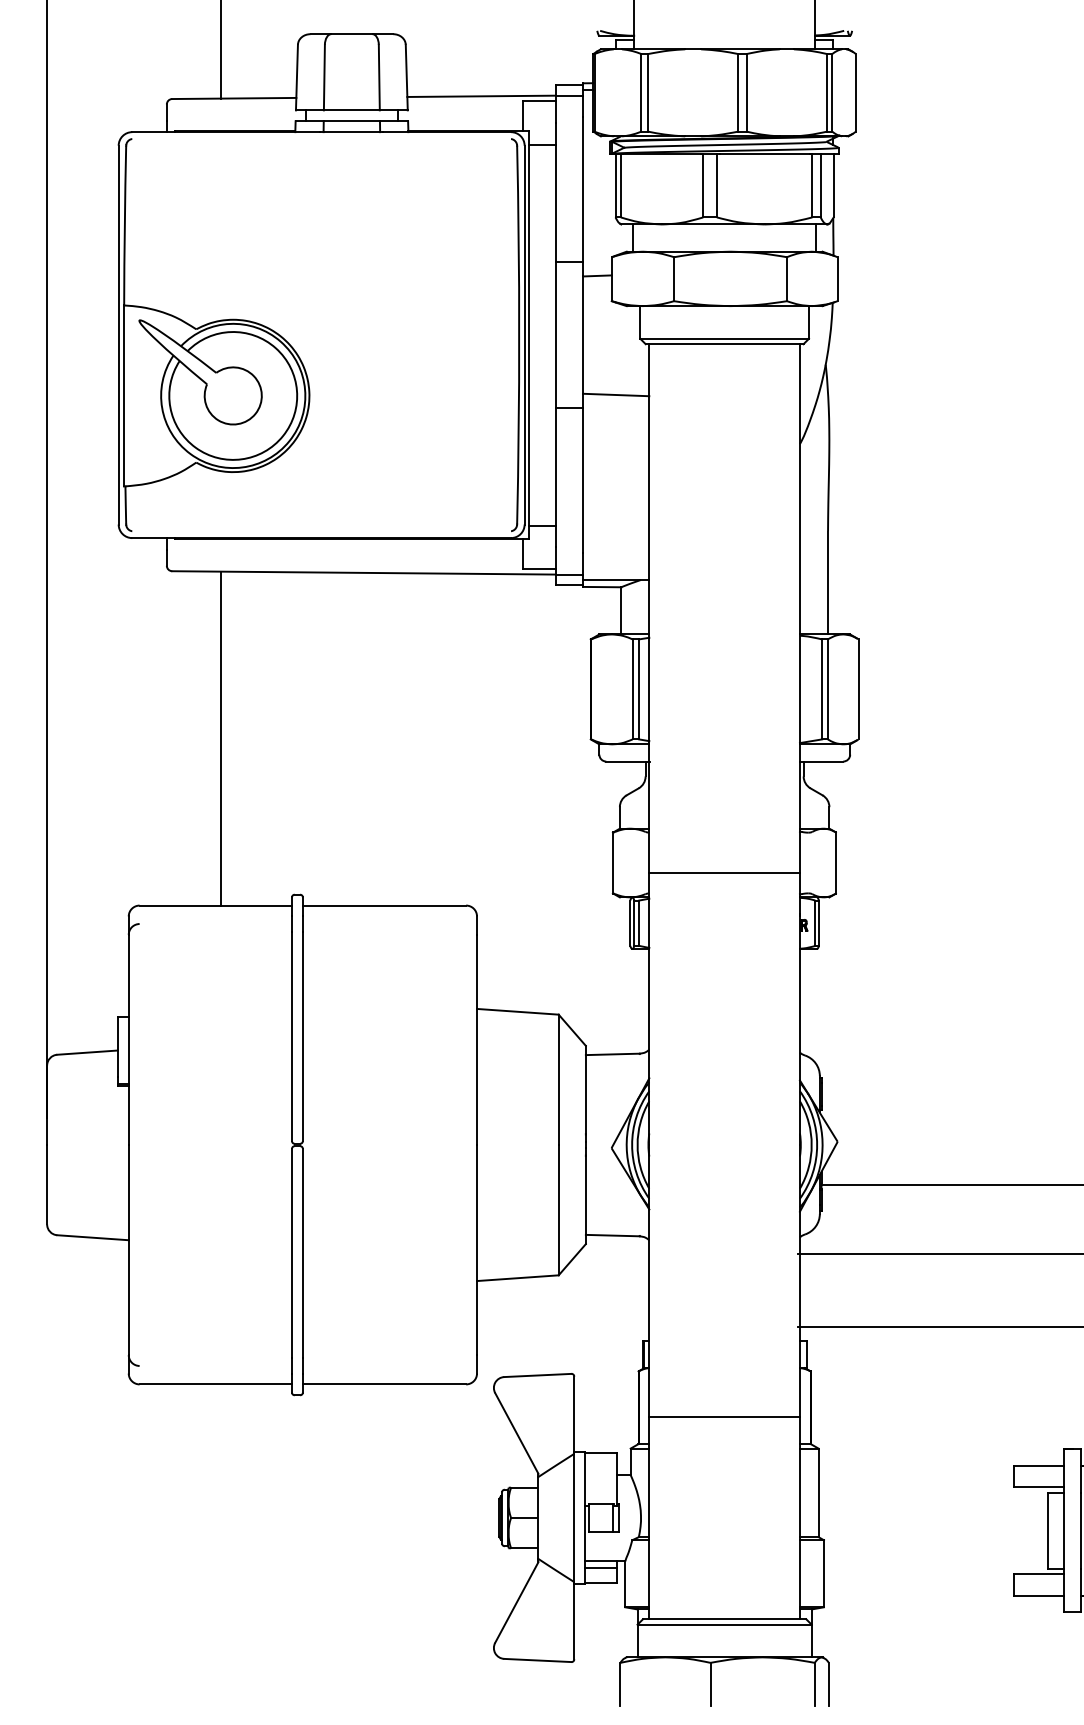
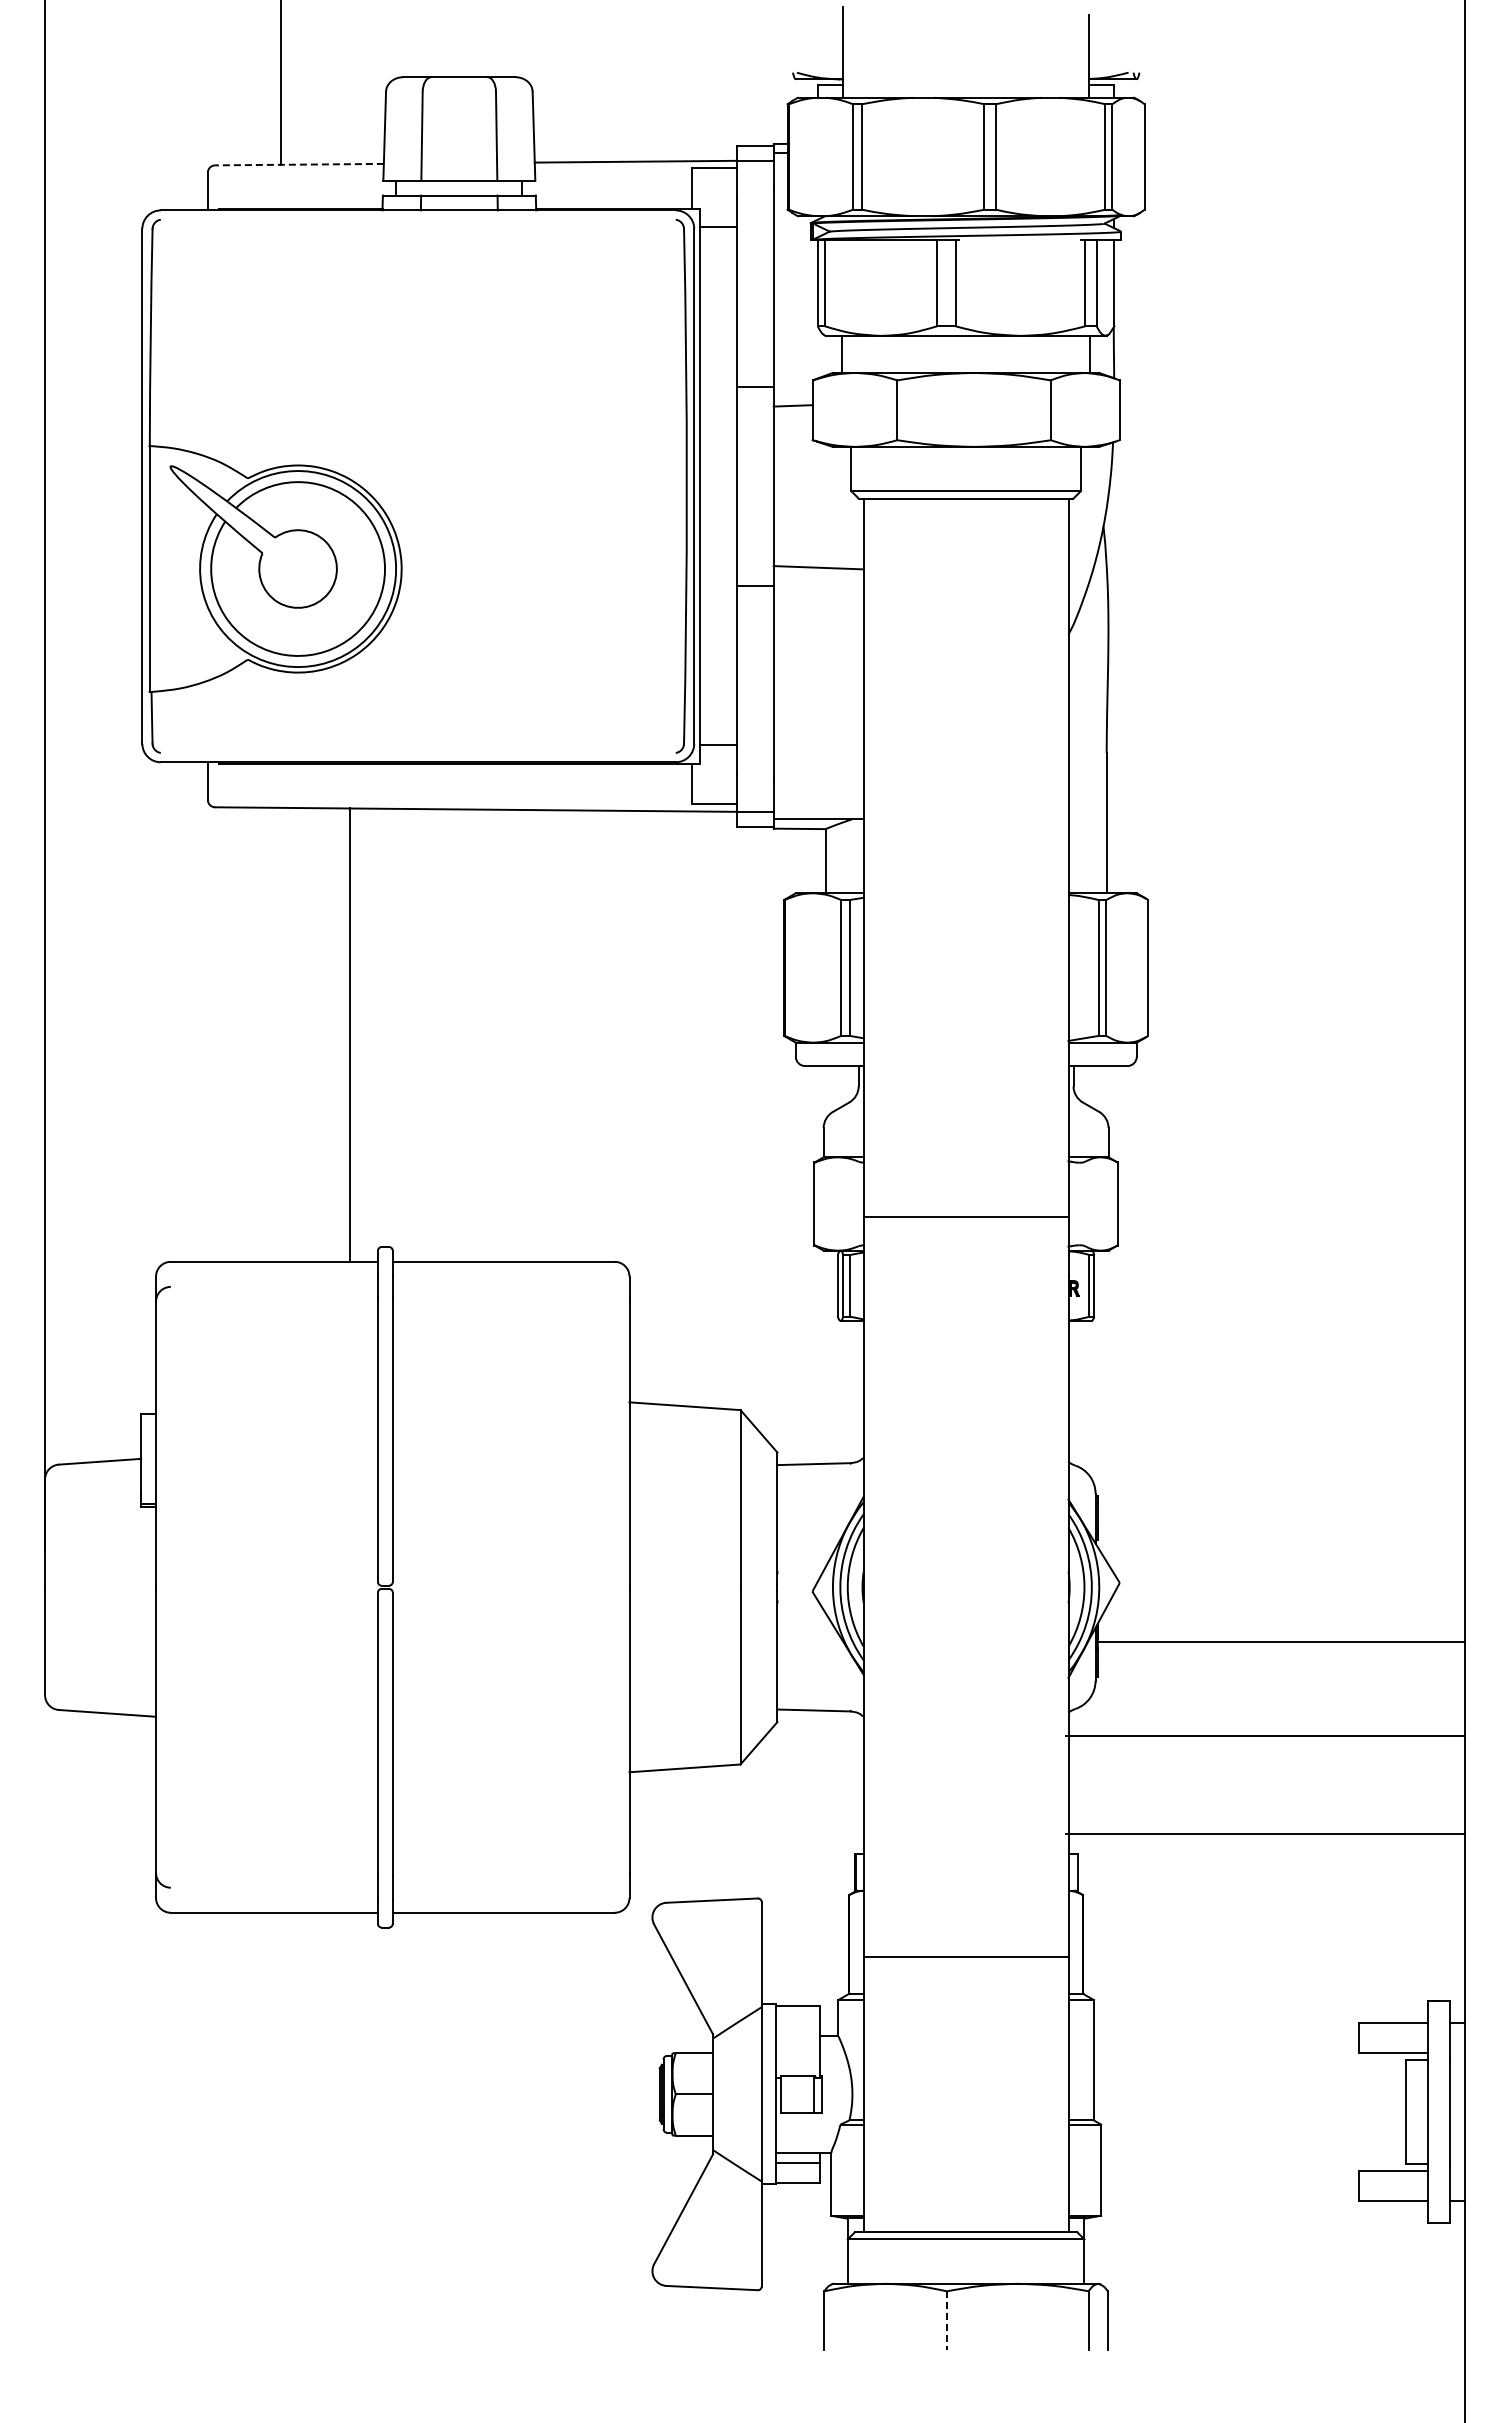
line: (234, 98) -> (299, 164), solid -> dashed
line: (764, 153) -> (1020, 239), removed
line: (221, 738) -> (350, 1034), moved
line: (710, 1685) -> (946, 2321), solid -> dashed

